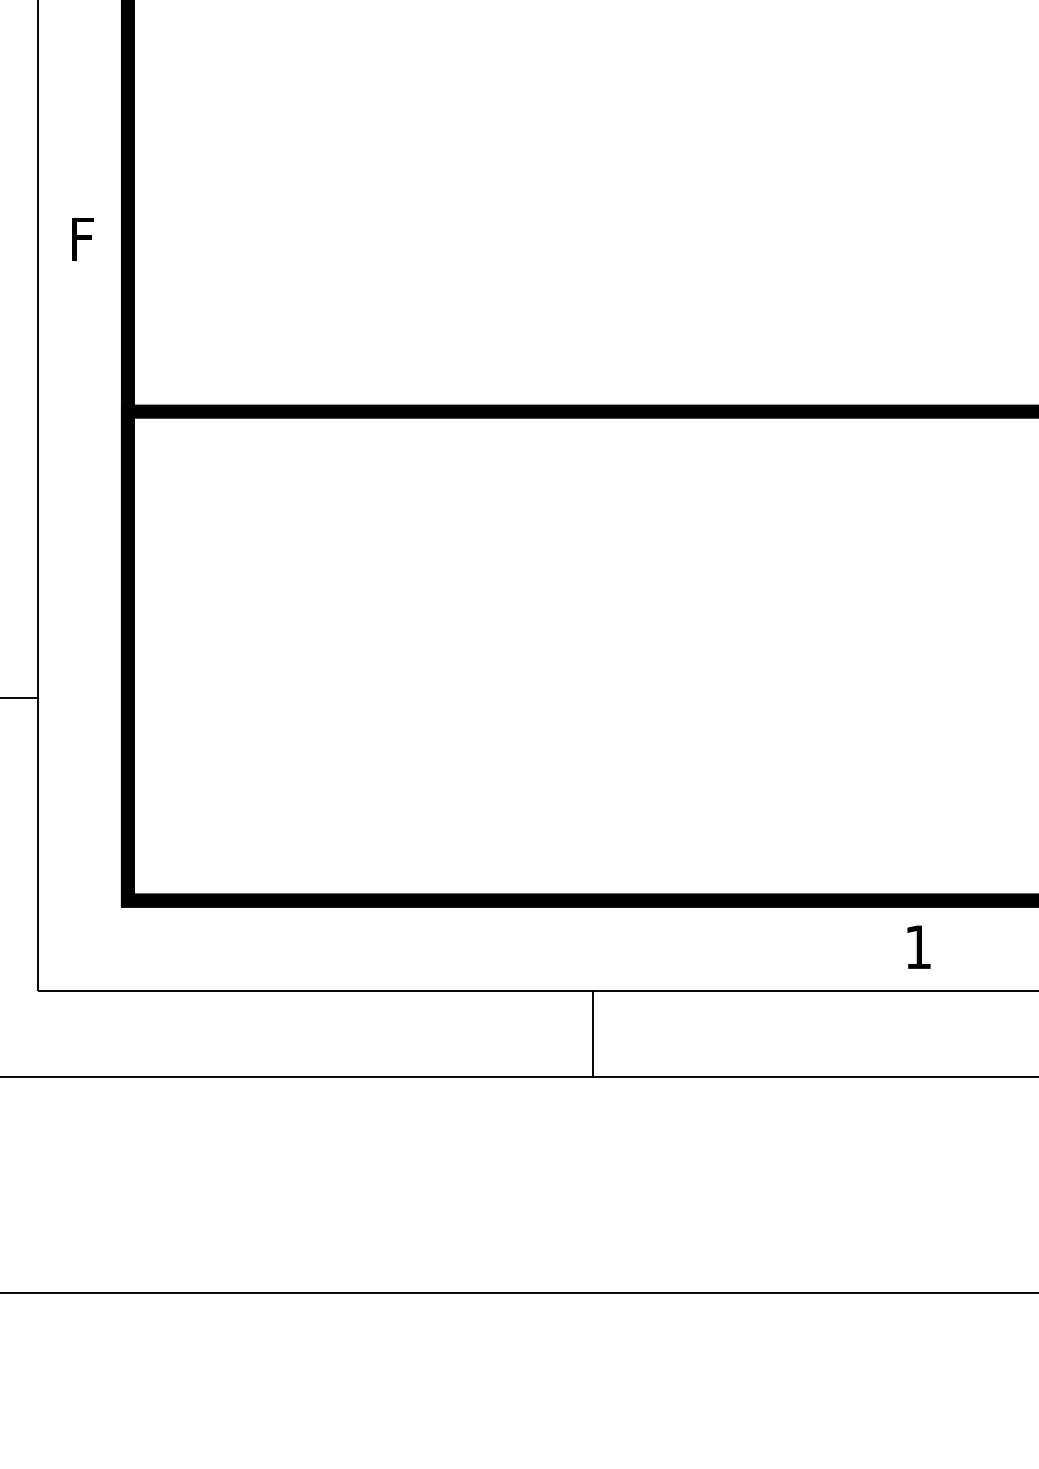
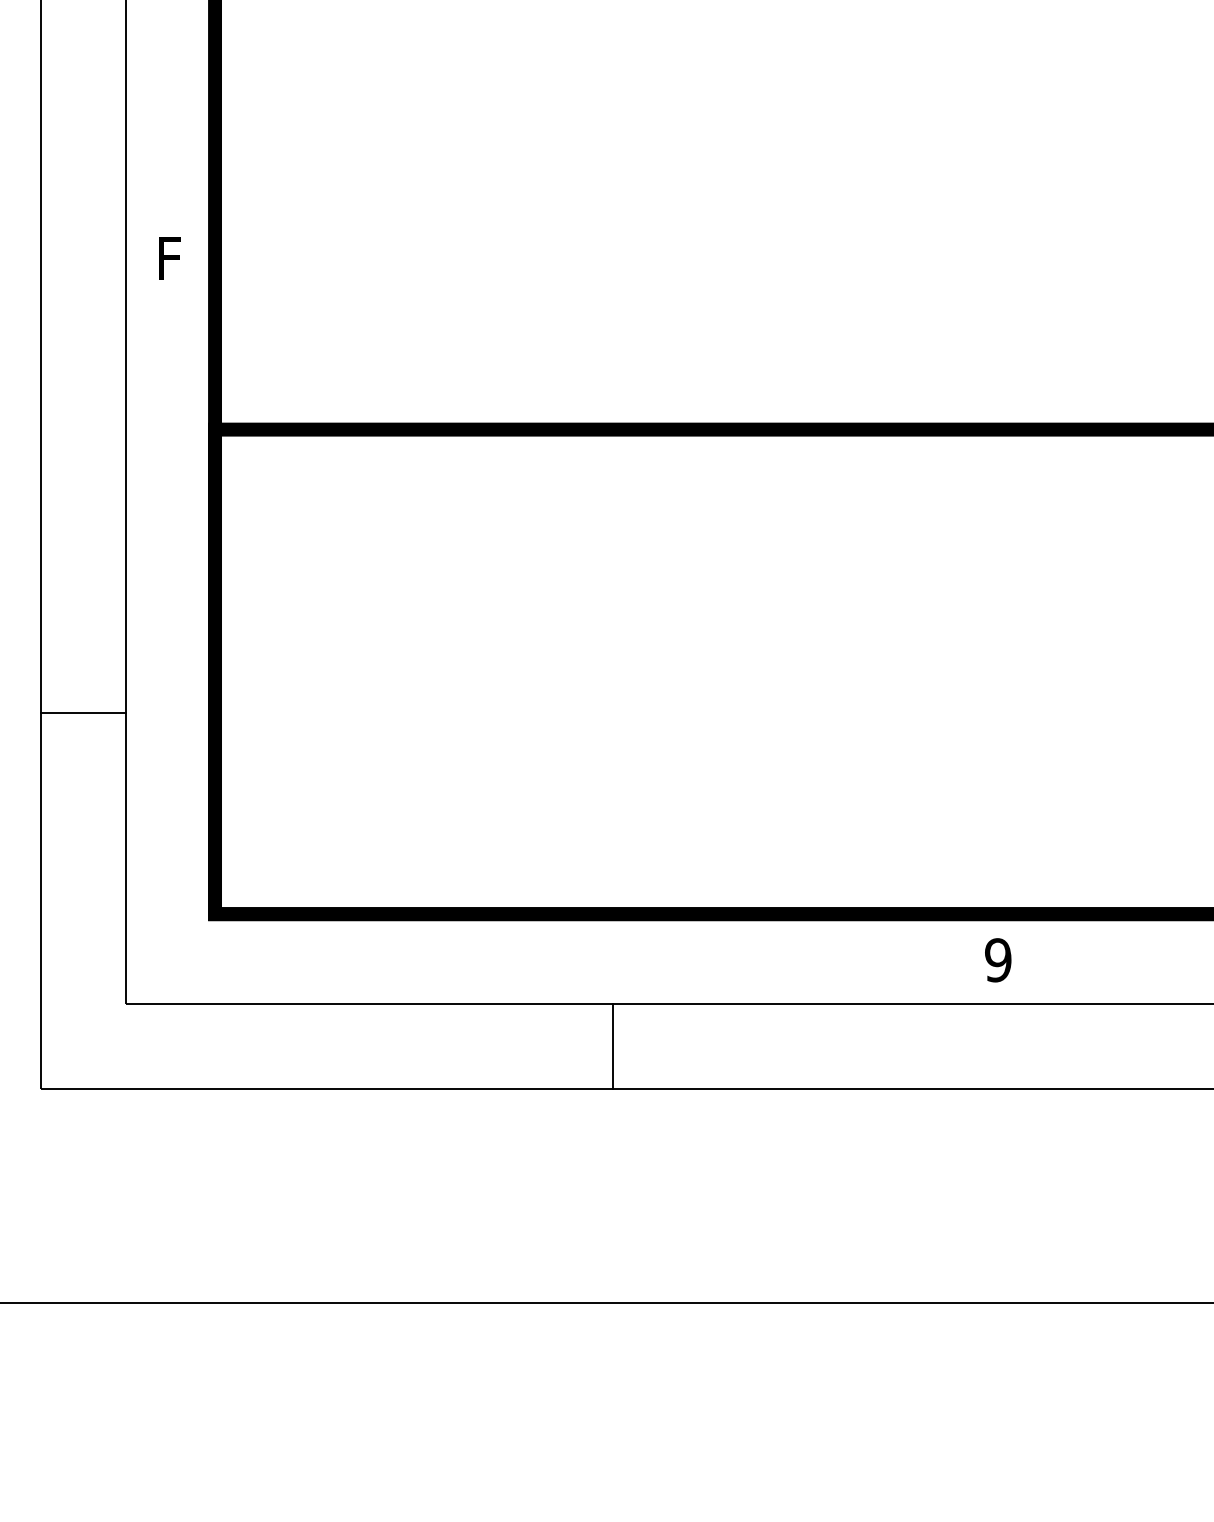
text: (918, 947) -> (998, 960), 1 -> 9
line: (593, 1033) -> (613, 1045), moved

